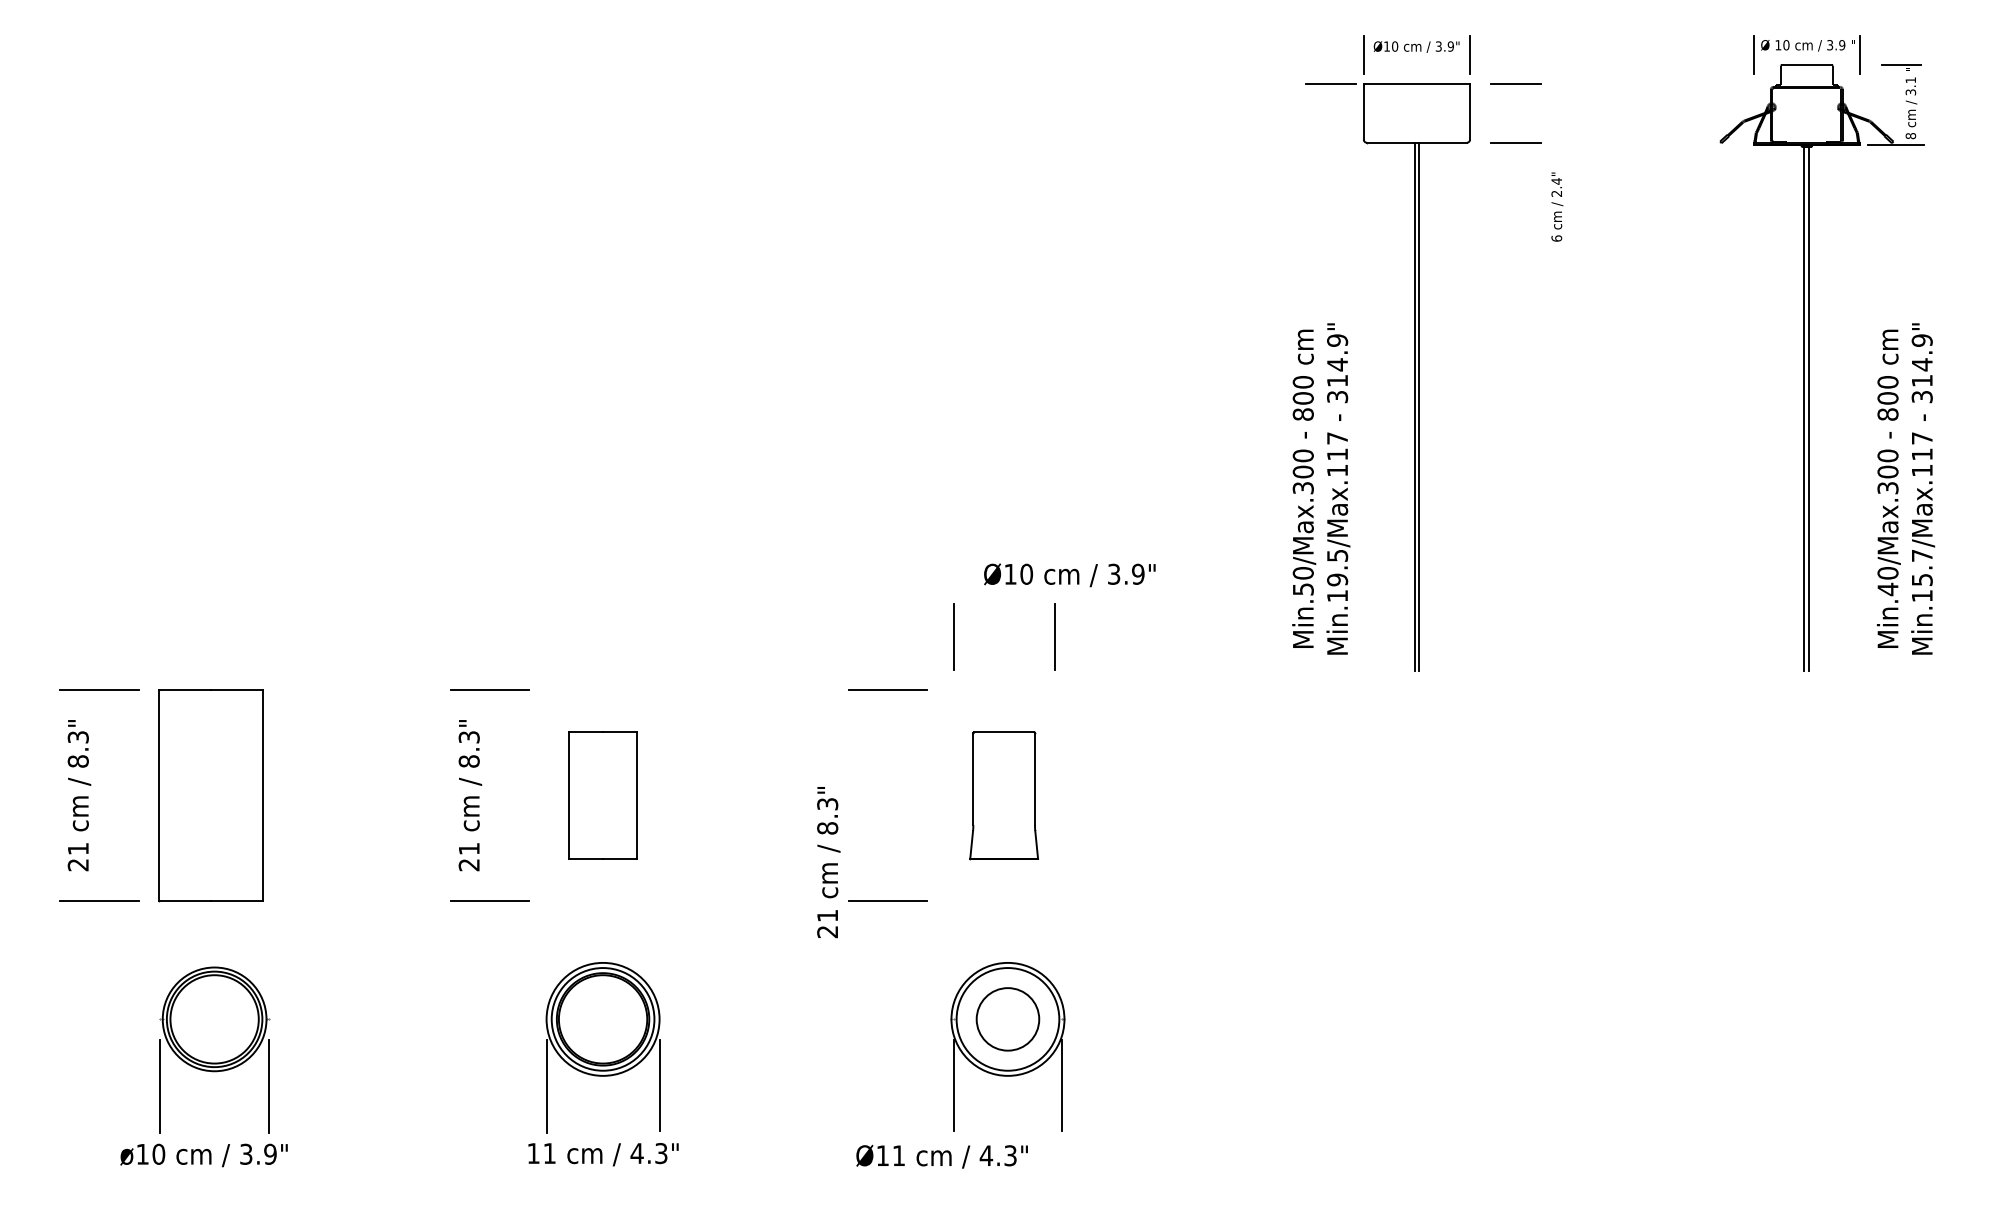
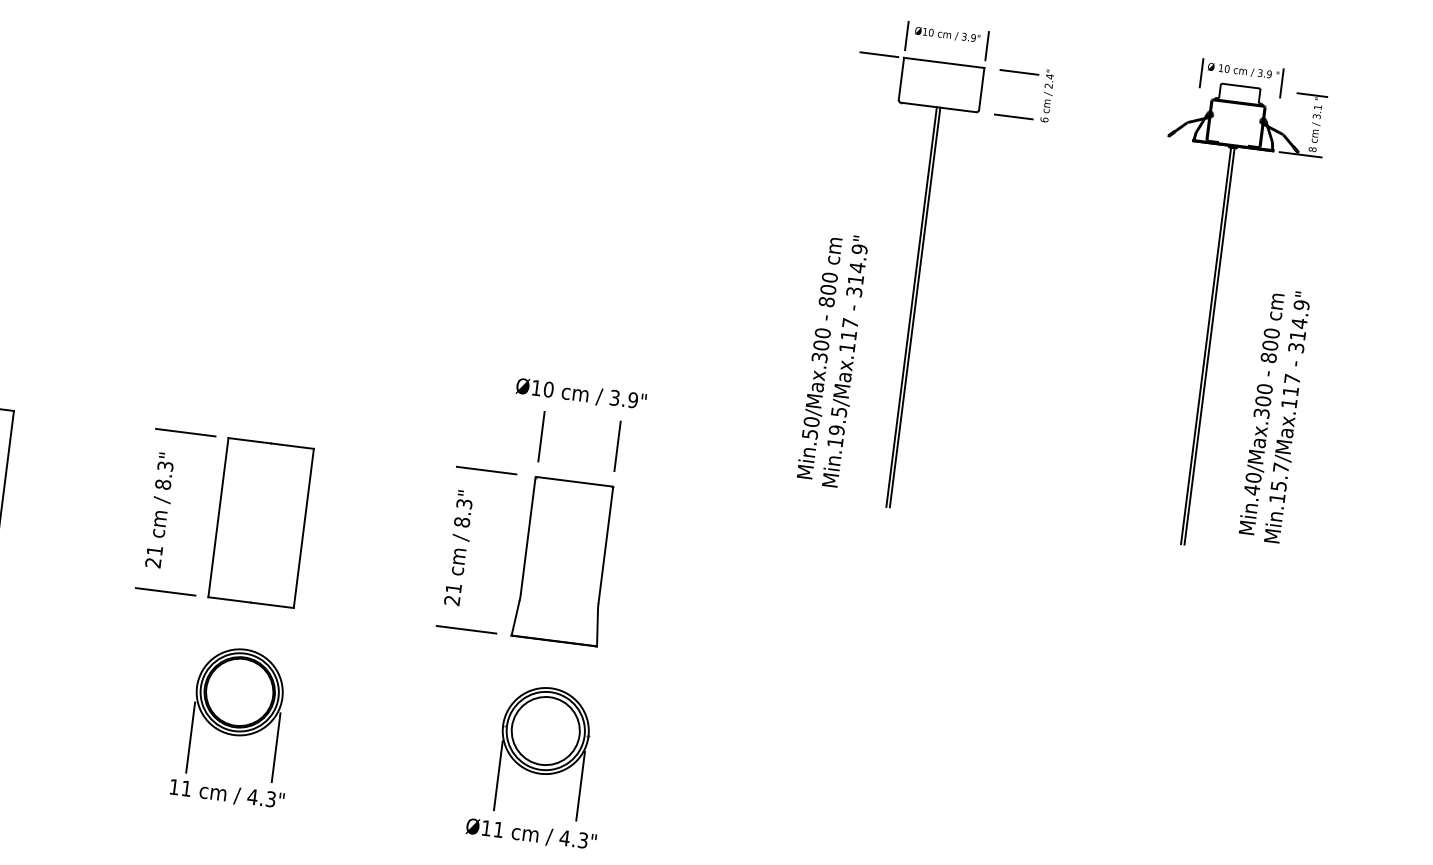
text: (1557, 206) -> (1048, 95), moved
text: (1069, 575) -> (581, 394), moved
part: (603, 795) -> (261, 523), size x1.67
part: (1003, 795) -> (563, 561), size x1.67
text: (828, 862) -> (459, 548), moved
circle: (1007, 1019) -> (545, 731), size x1.43
text: (941, 1156) -> (530, 834), moved

